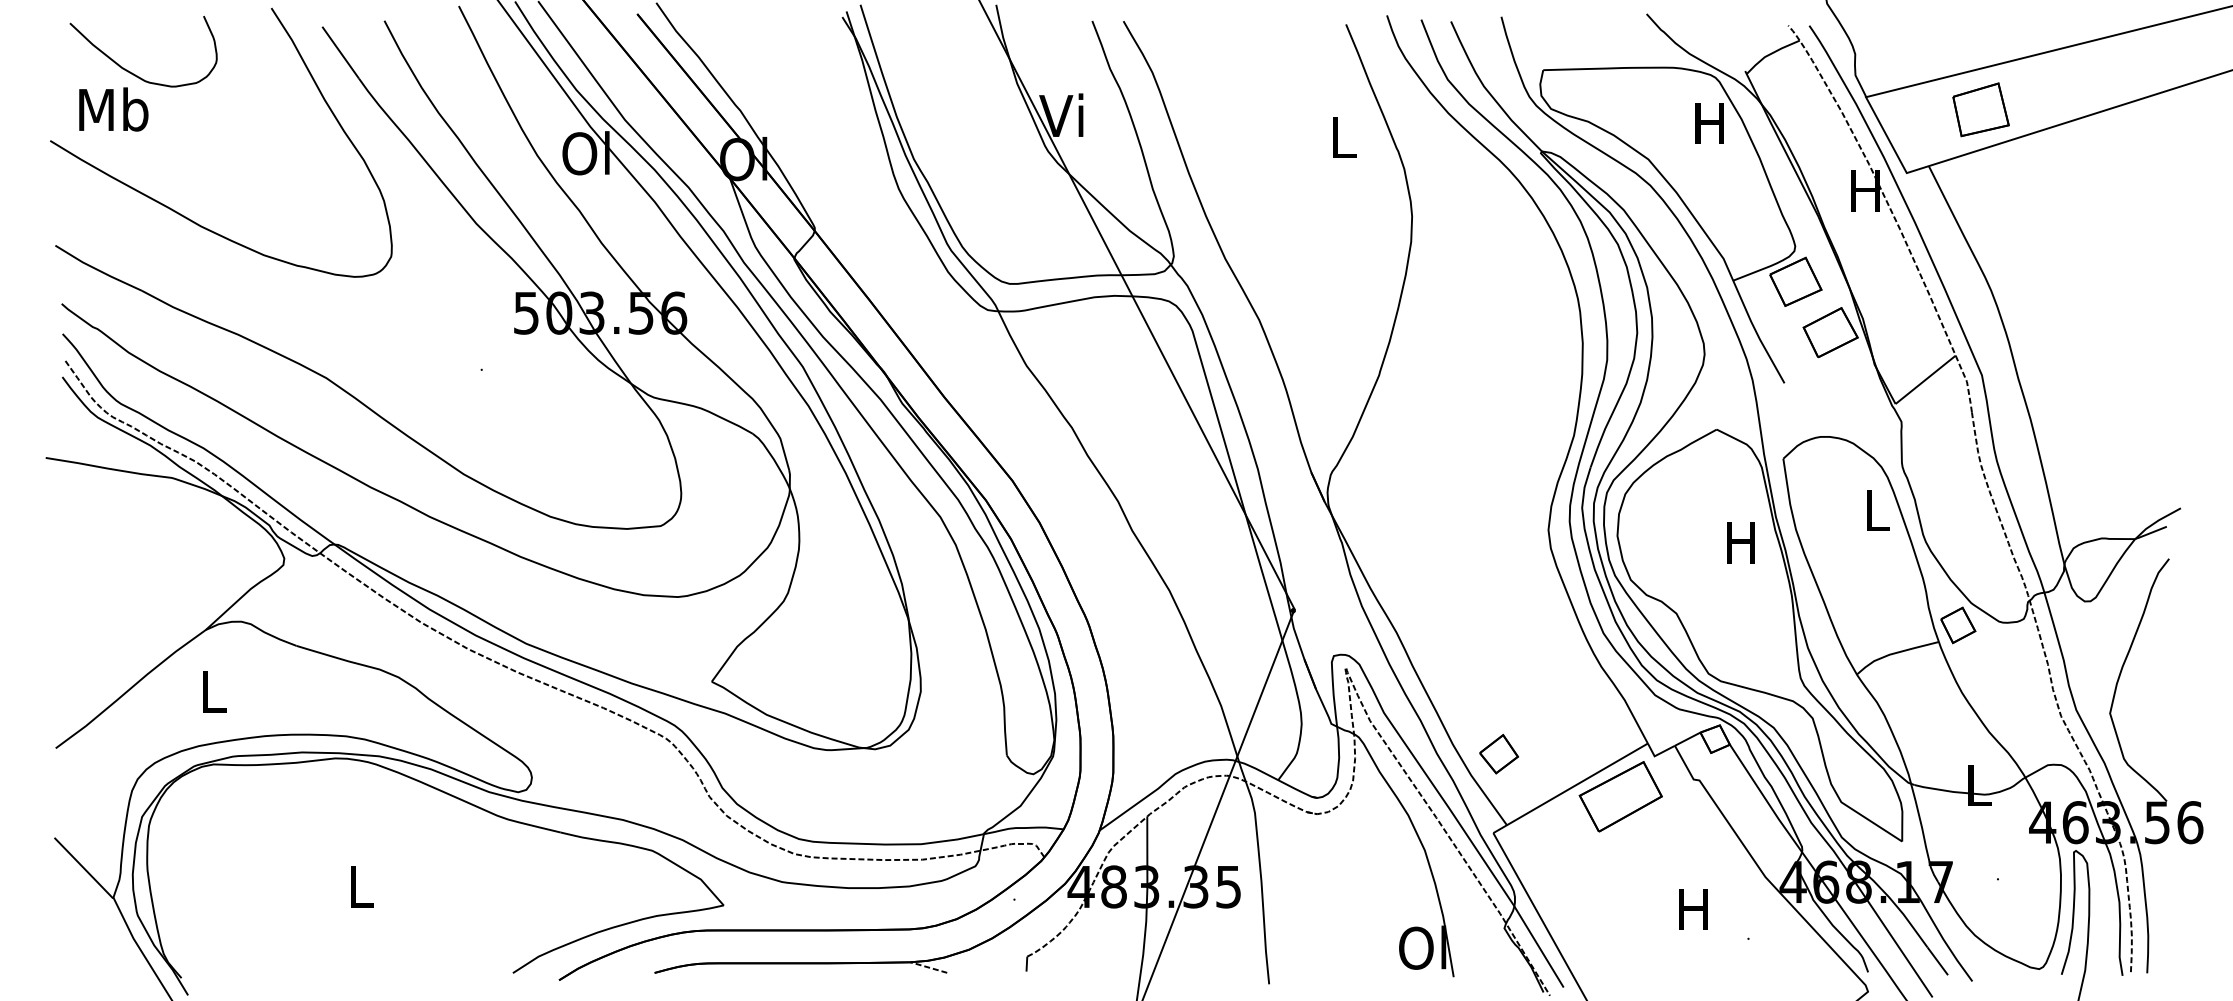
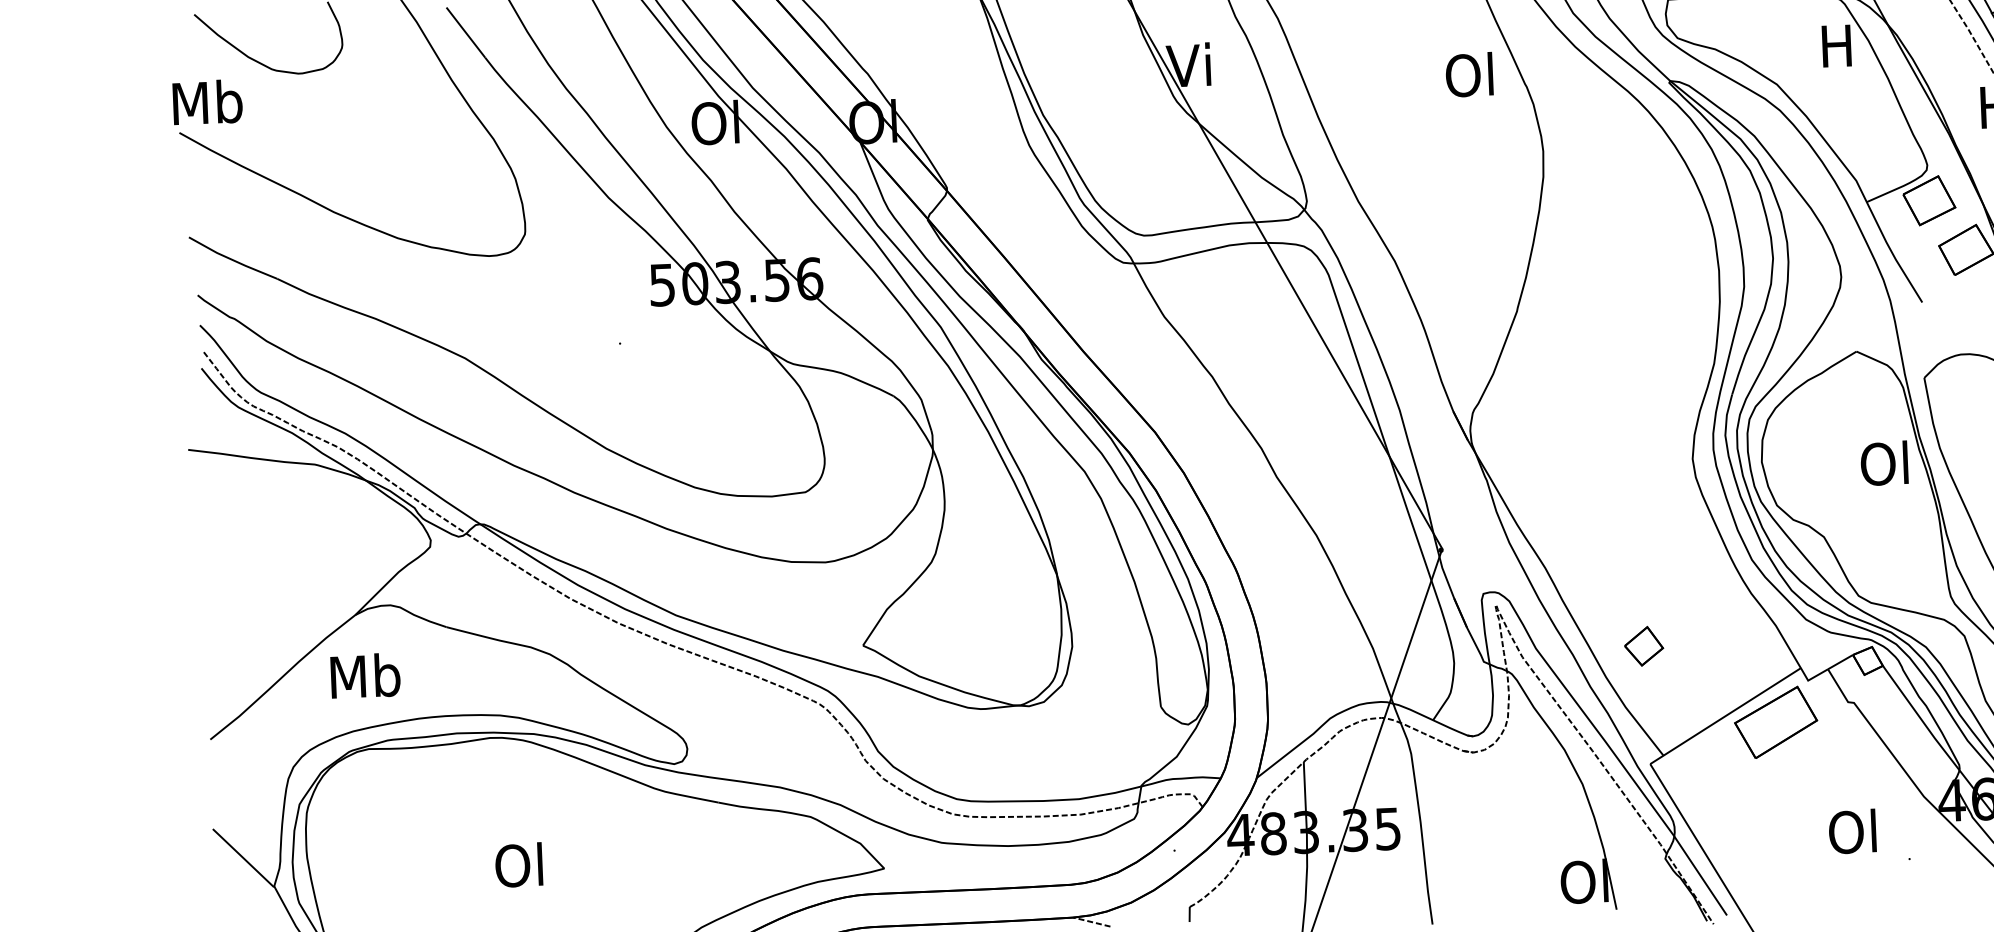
text: (113, 109) -> (207, 102), moved
text: (1341, 136) -> (1469, 74), L -> Ol
text: (1739, 542) -> (1884, 463), H -> Ol
text: (213, 691) -> (365, 676), L -> Mb
part: (1498, 753) -> (1643, 645), moved
text: (358, 886) -> (518, 864), L -> Ol
text: (1692, 909) -> (1852, 832), H -> Ol

